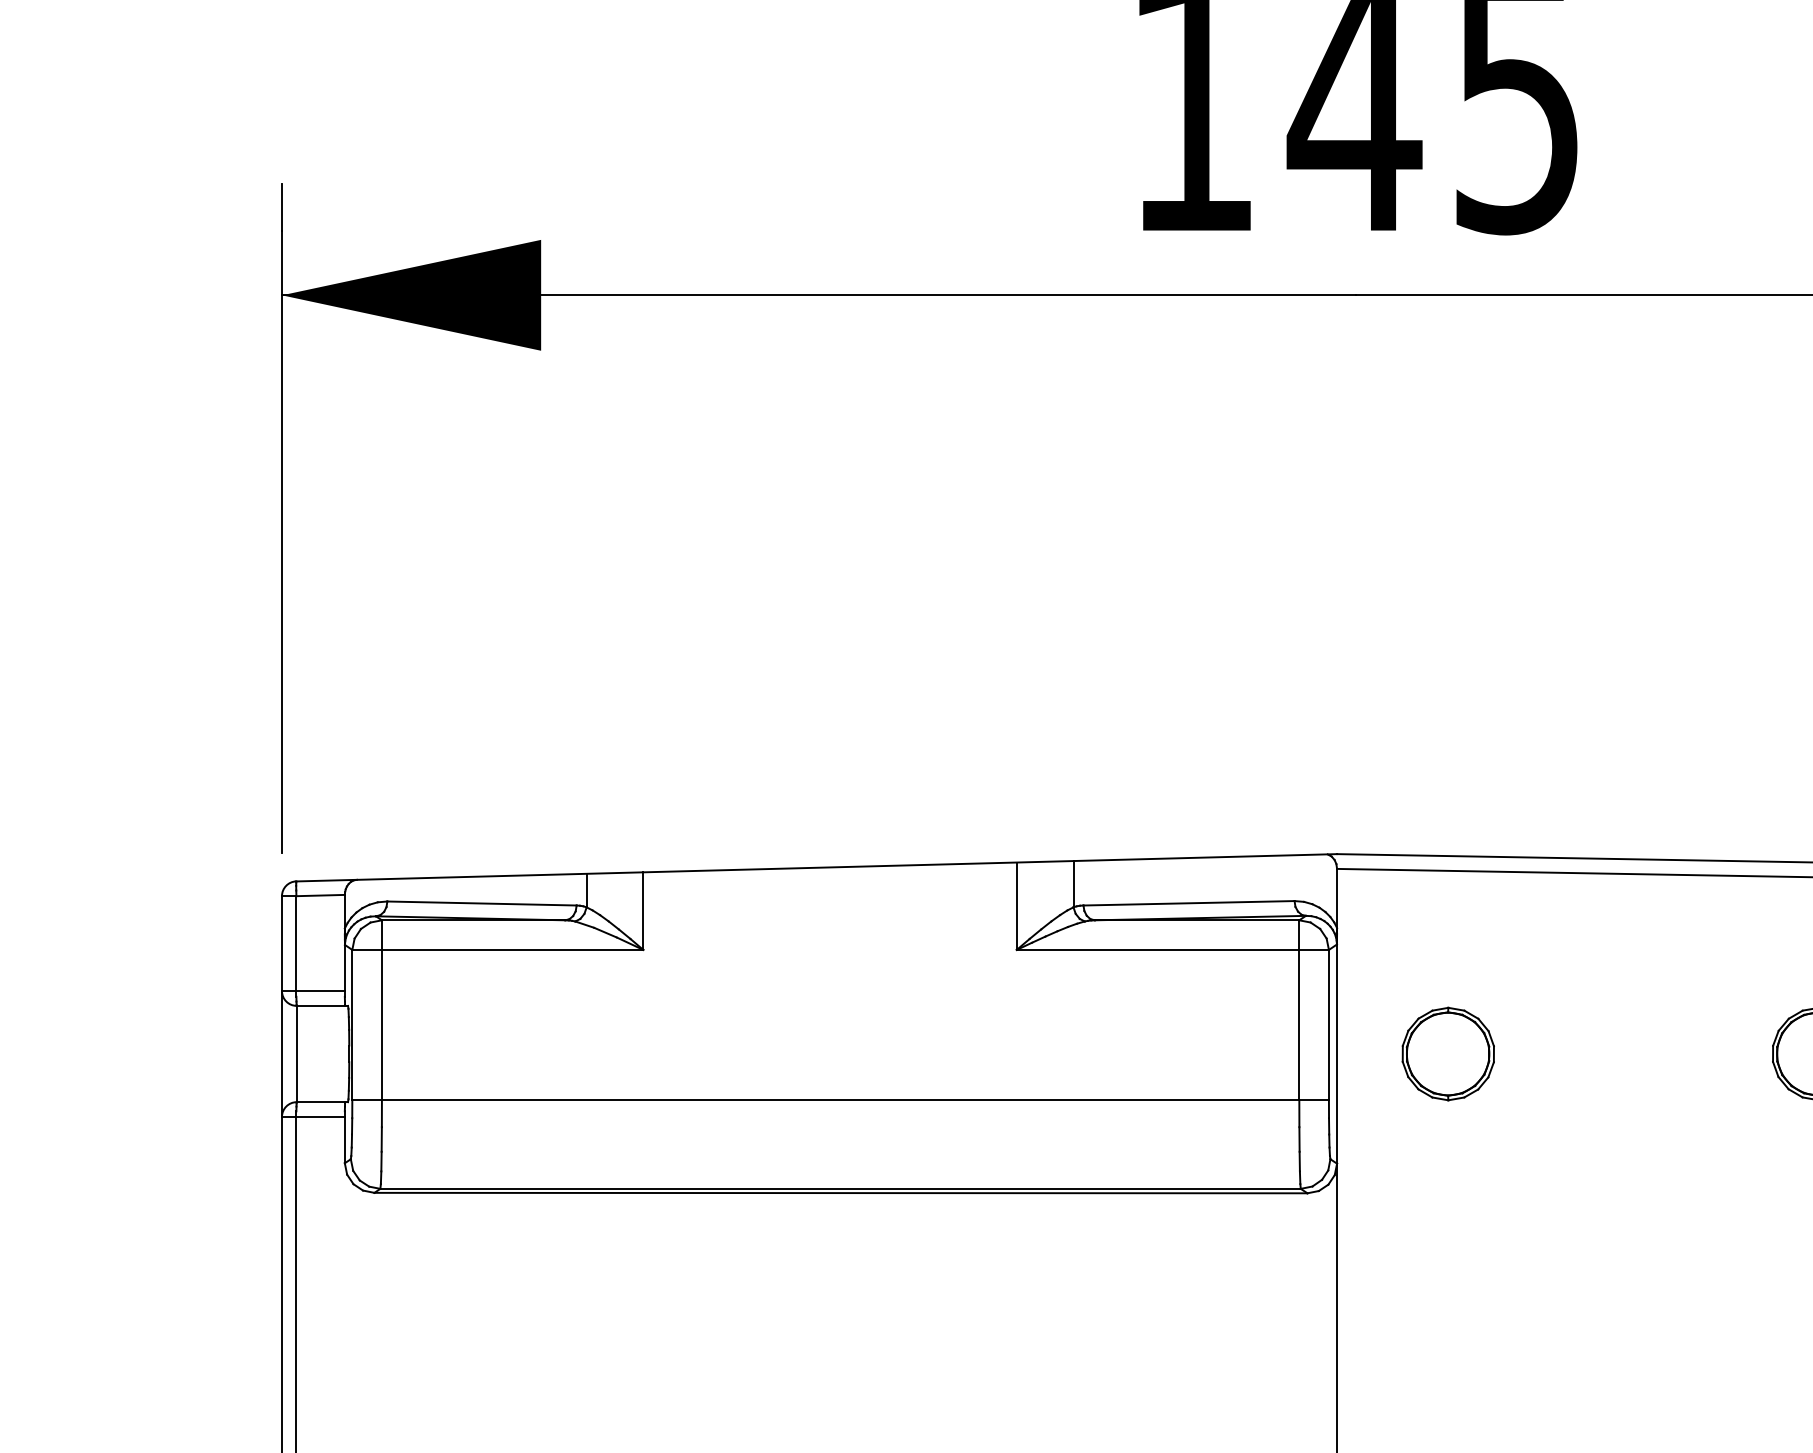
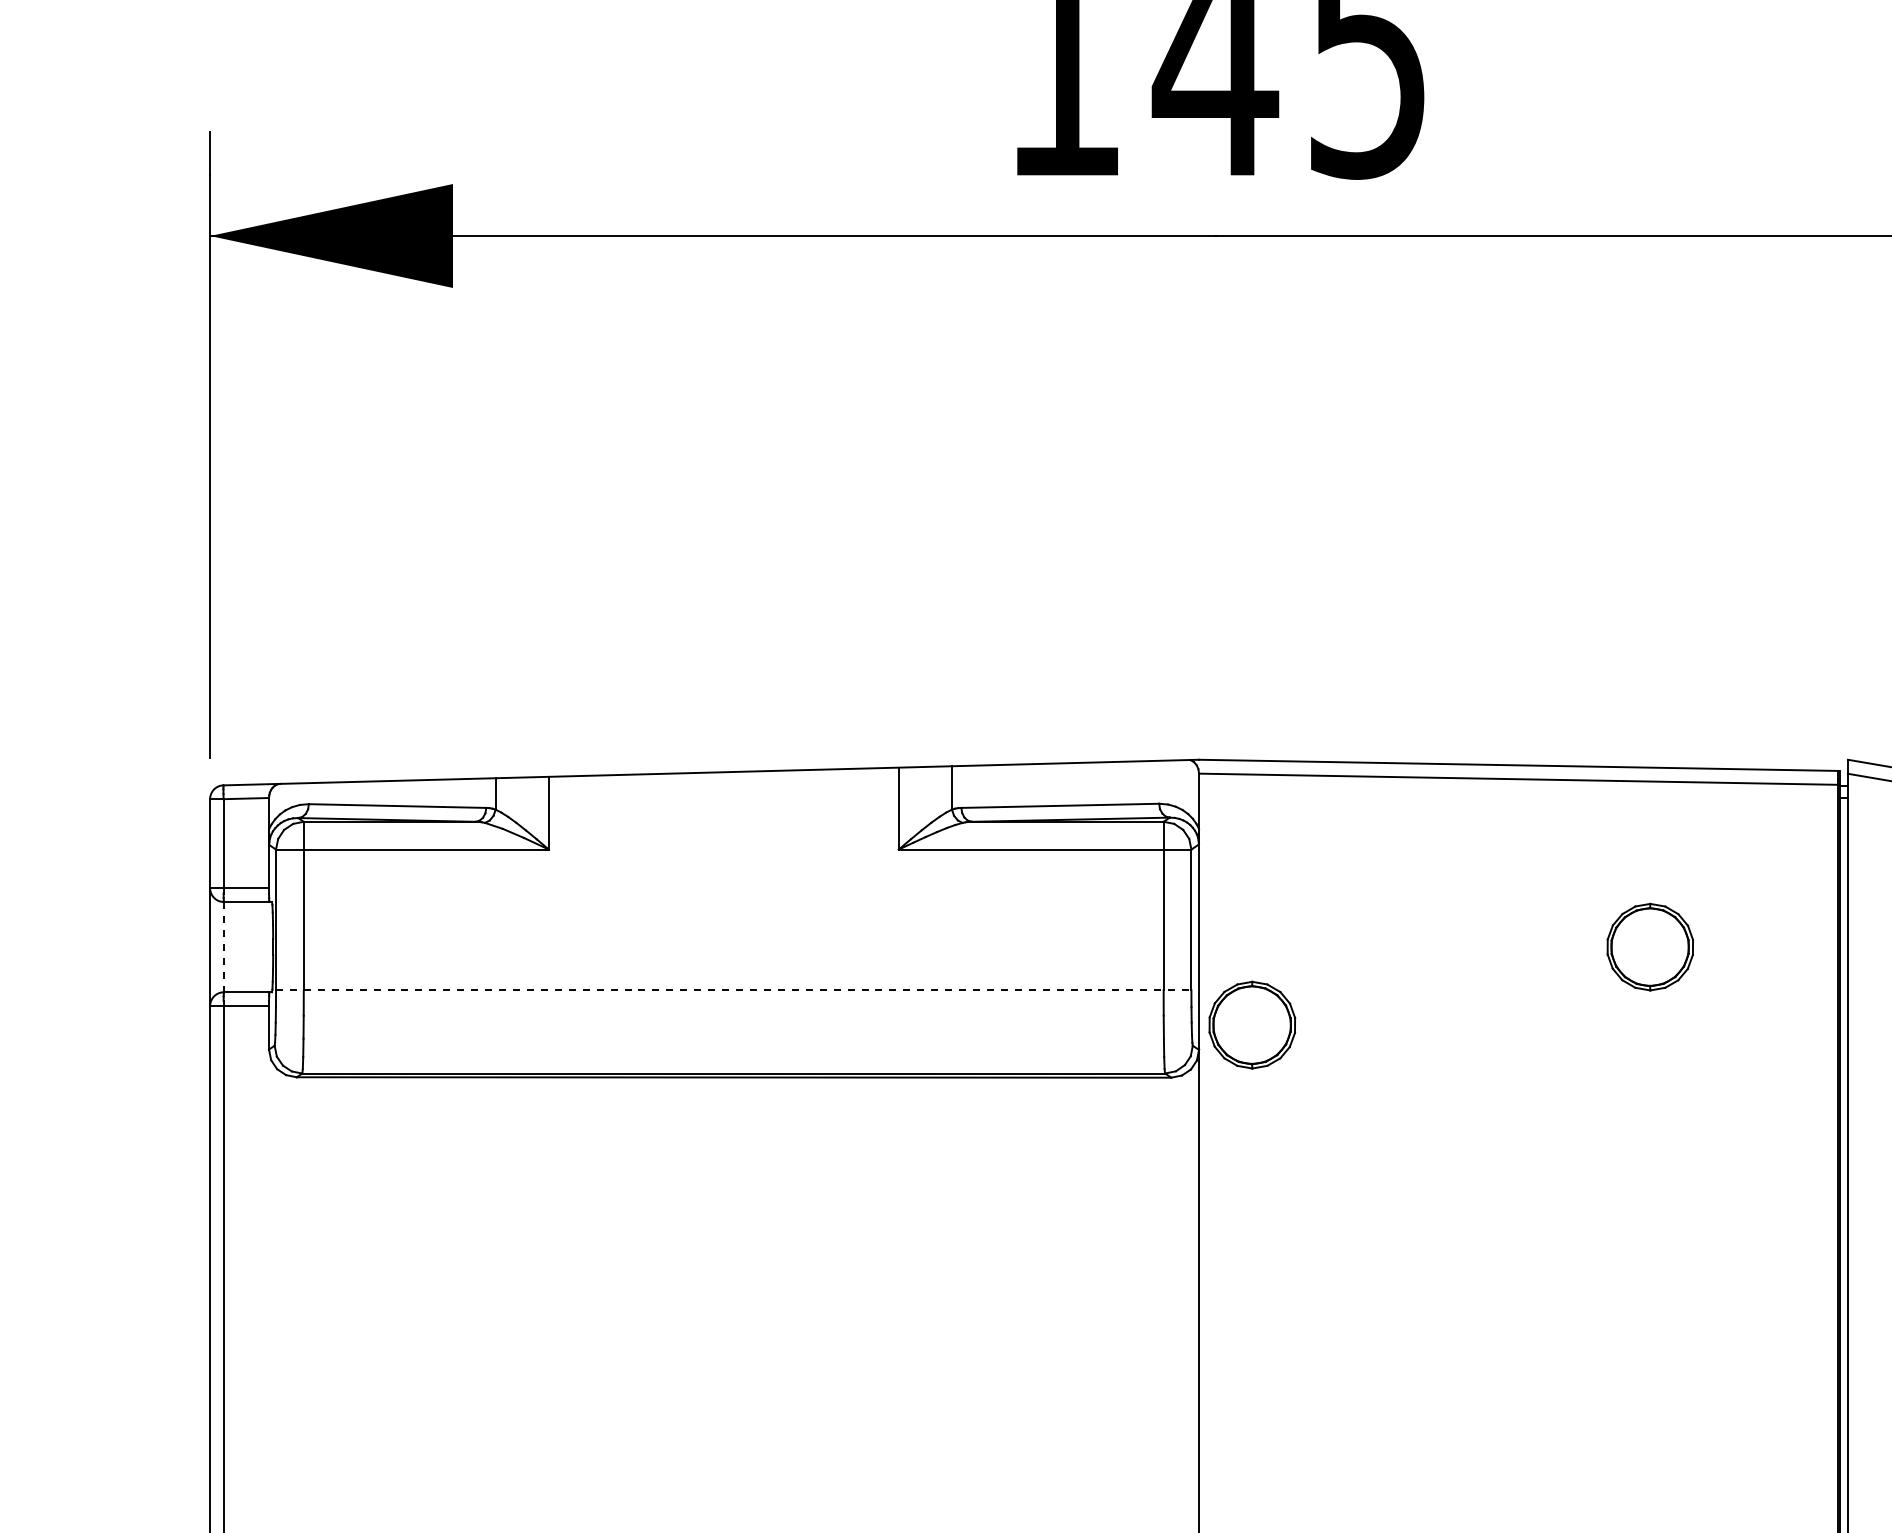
part: (1448, 1053) -> (1252, 1024), moved
line: (296, 1054) -> (223, 947), solid -> dashed
line: (840, 1100) -> (733, 990), solid -> dashed

